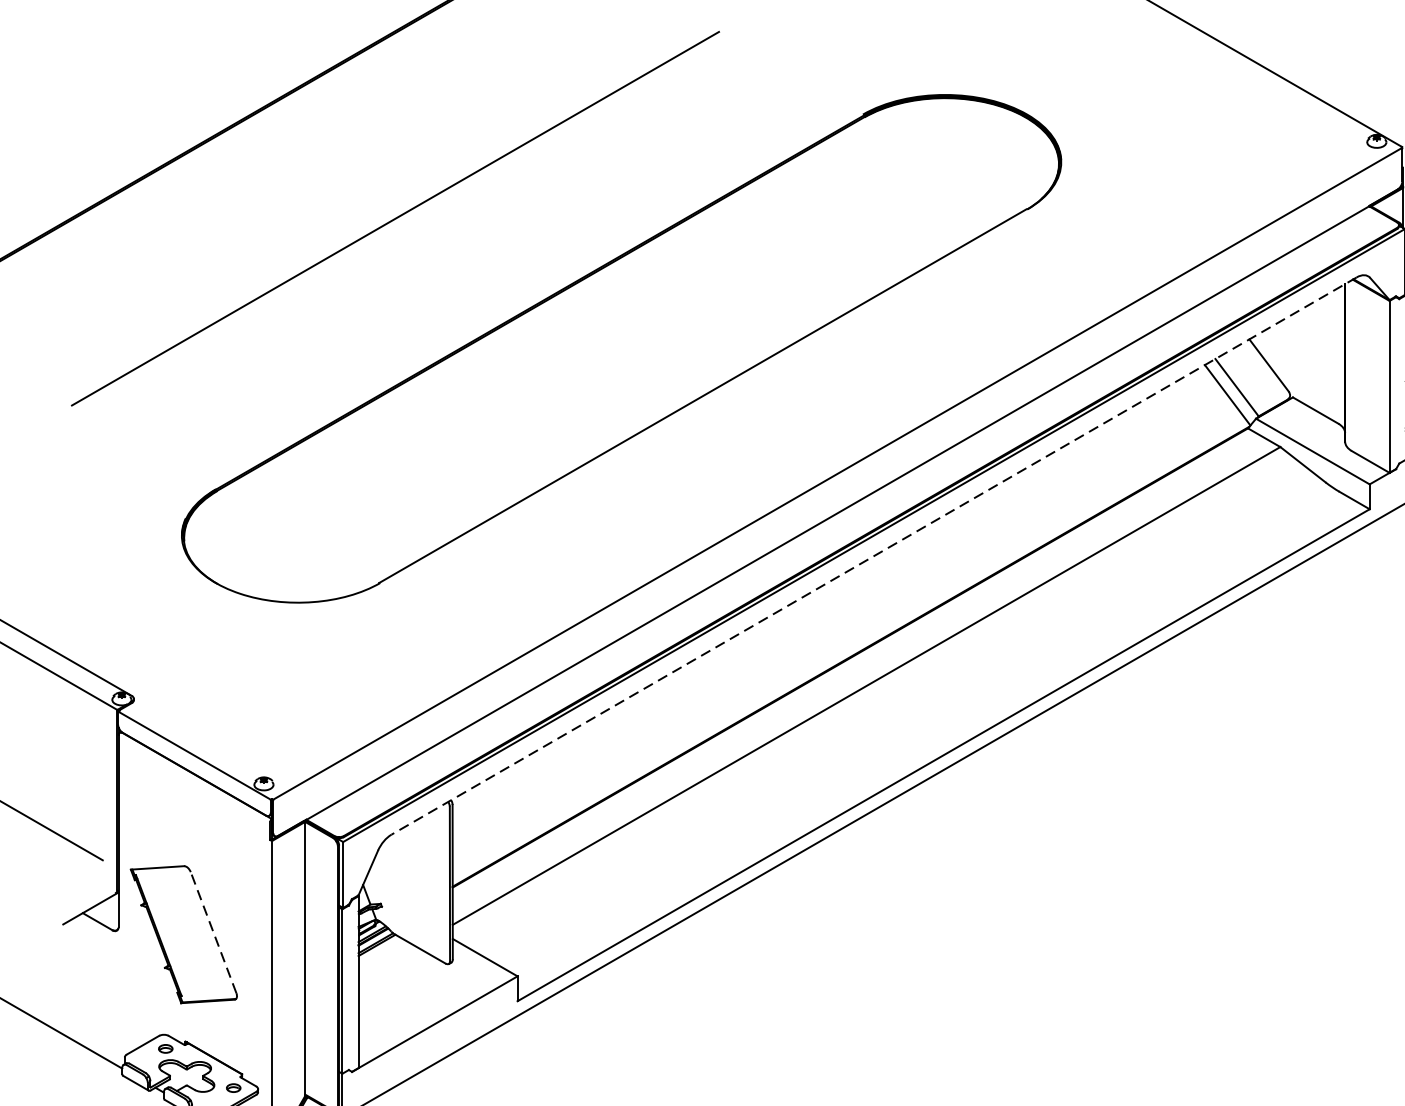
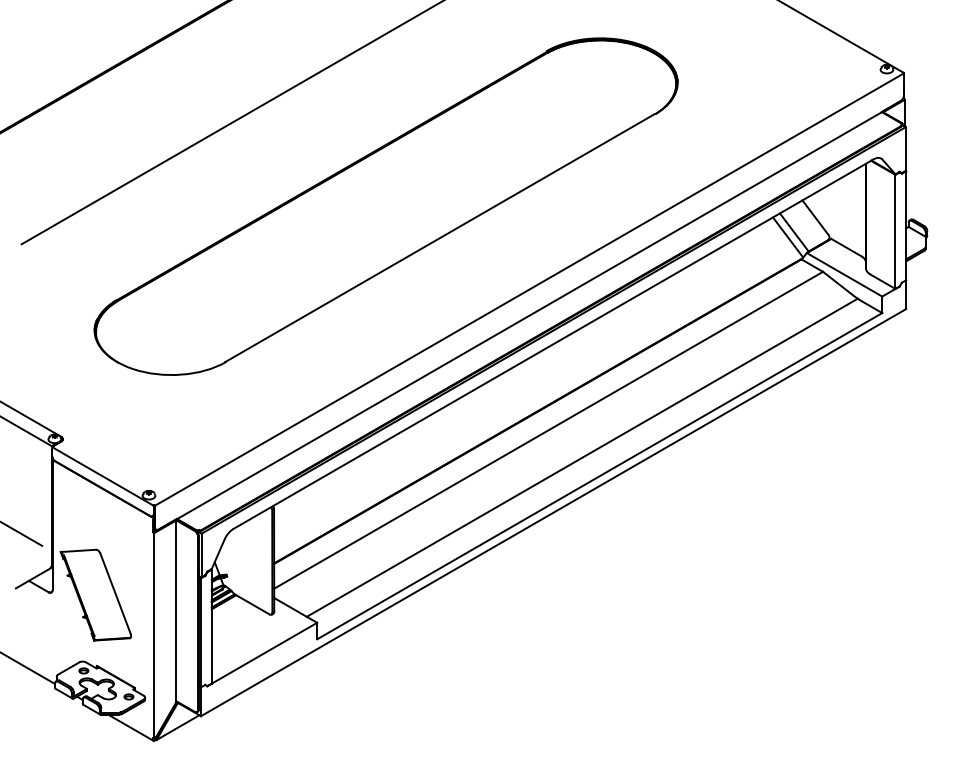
line: (873, 556) -> (553, 344), dashed -> solid
line: (916, 727) -> (581, 457), added
line: (213, 932) -> (115, 593), dashed -> solid

